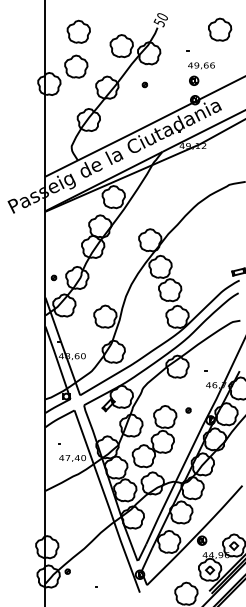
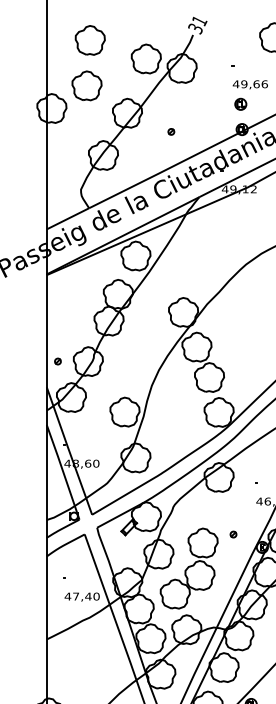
text: (161, 18) -> (198, 22), 50 -> 31
part: (144, 84) -> (170, 131), moved

